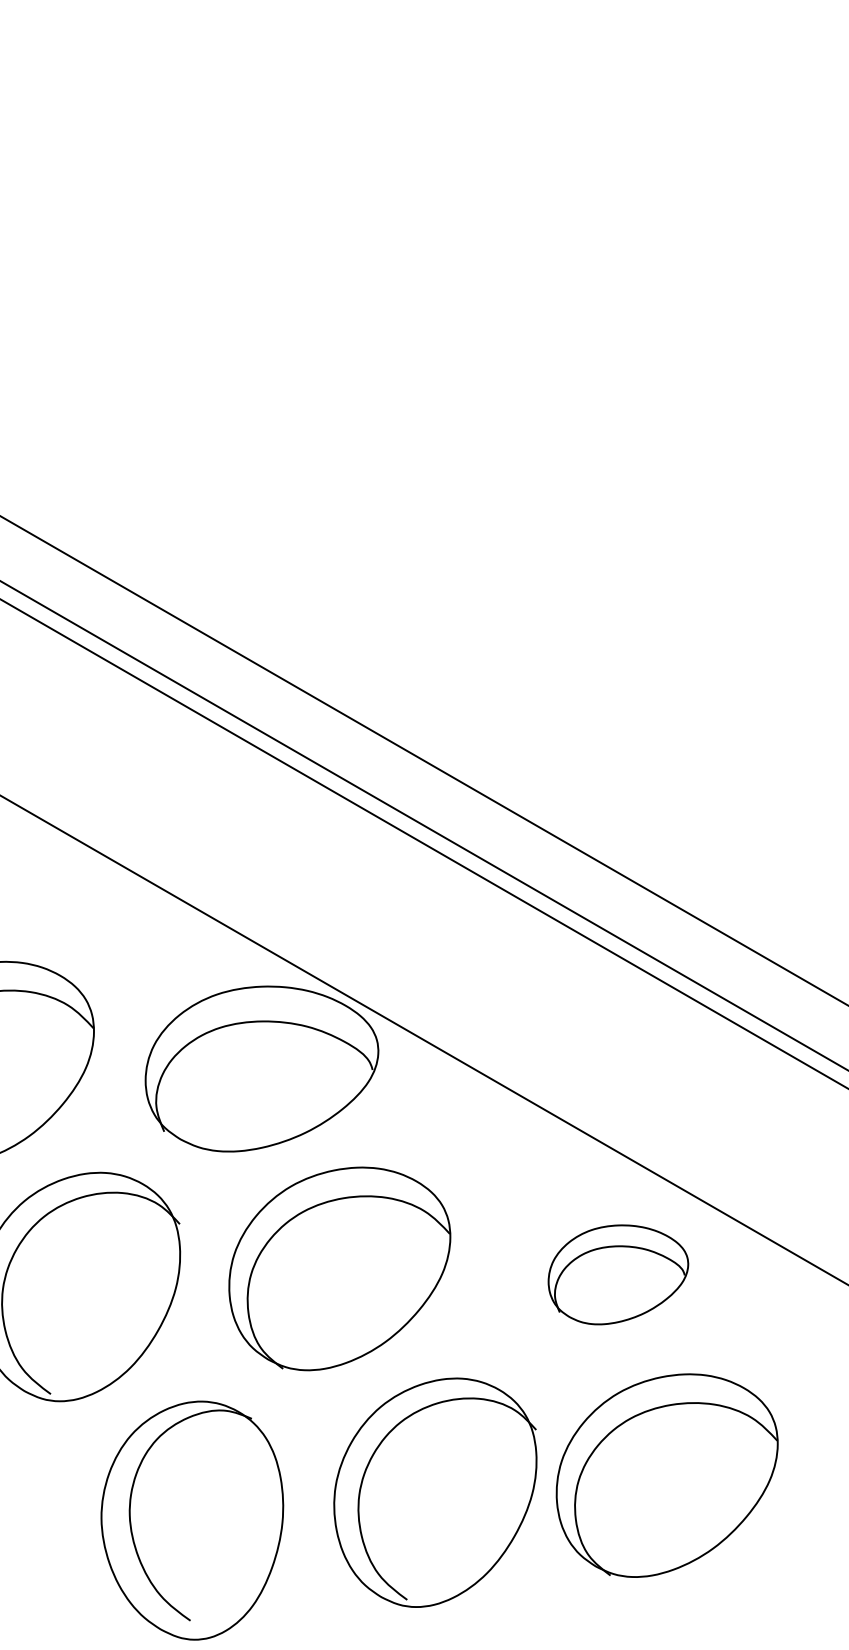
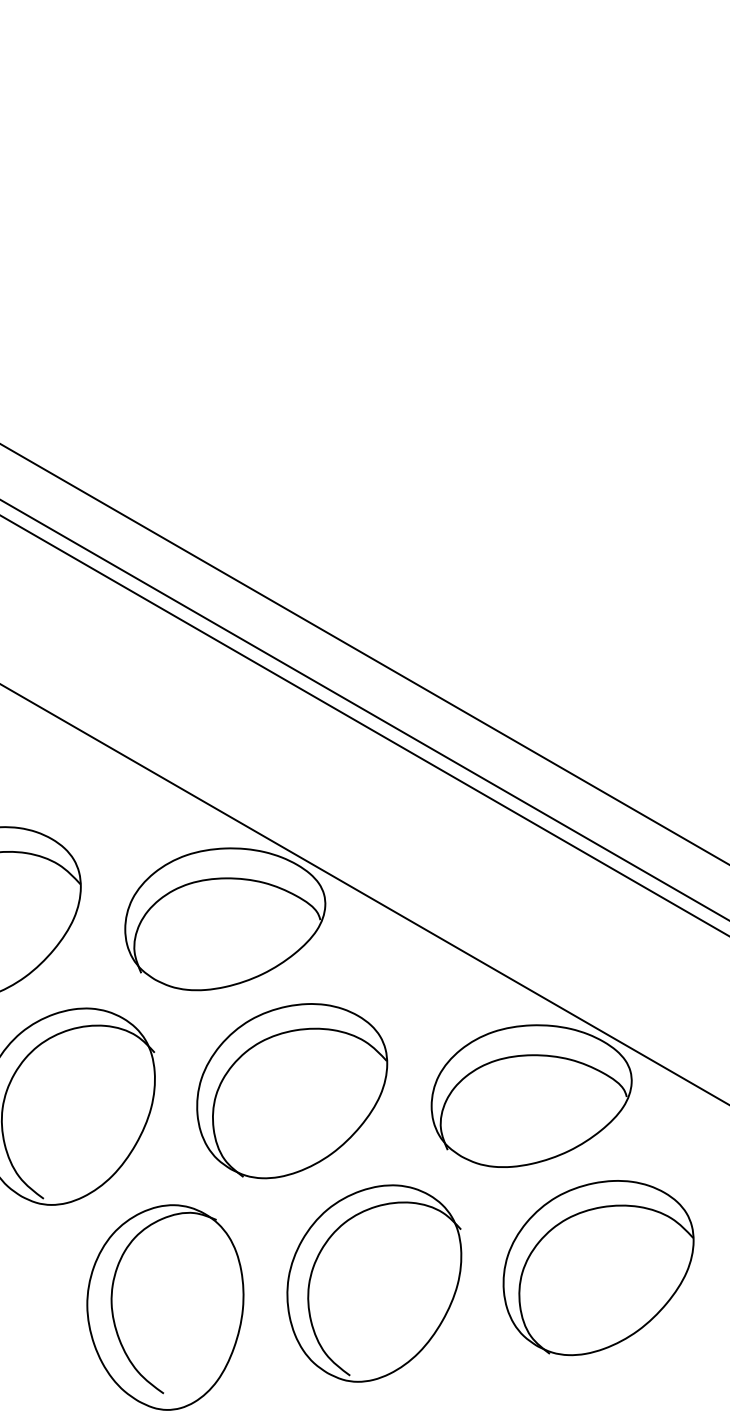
part: (618, 1274) -> (531, 1095), size x1.67
part: (666, 1475) -> (597, 1267), moved

